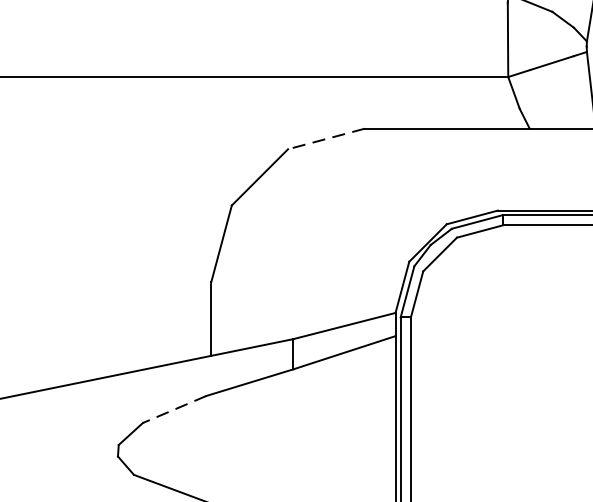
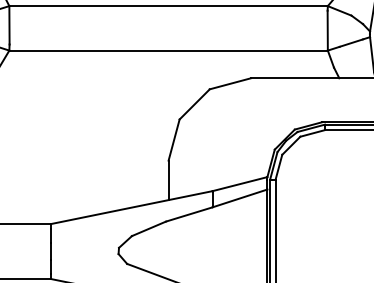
line: (324, 138) -> (229, 83), dashed -> solid
line: (173, 410) -> (148, 229), dashed -> solid

